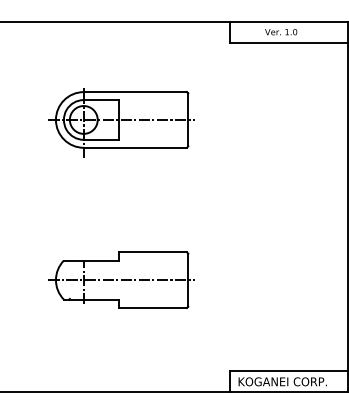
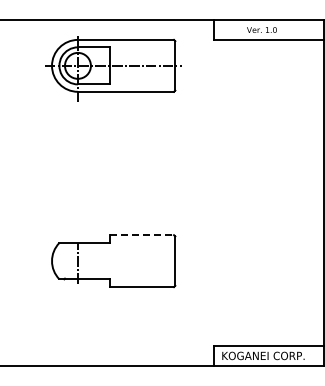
part: (121, 122) -> (113, 68), moved
line: (153, 252) -> (142, 235), solid -> dashed
line: (120, 280) -> (112, 261), removed

